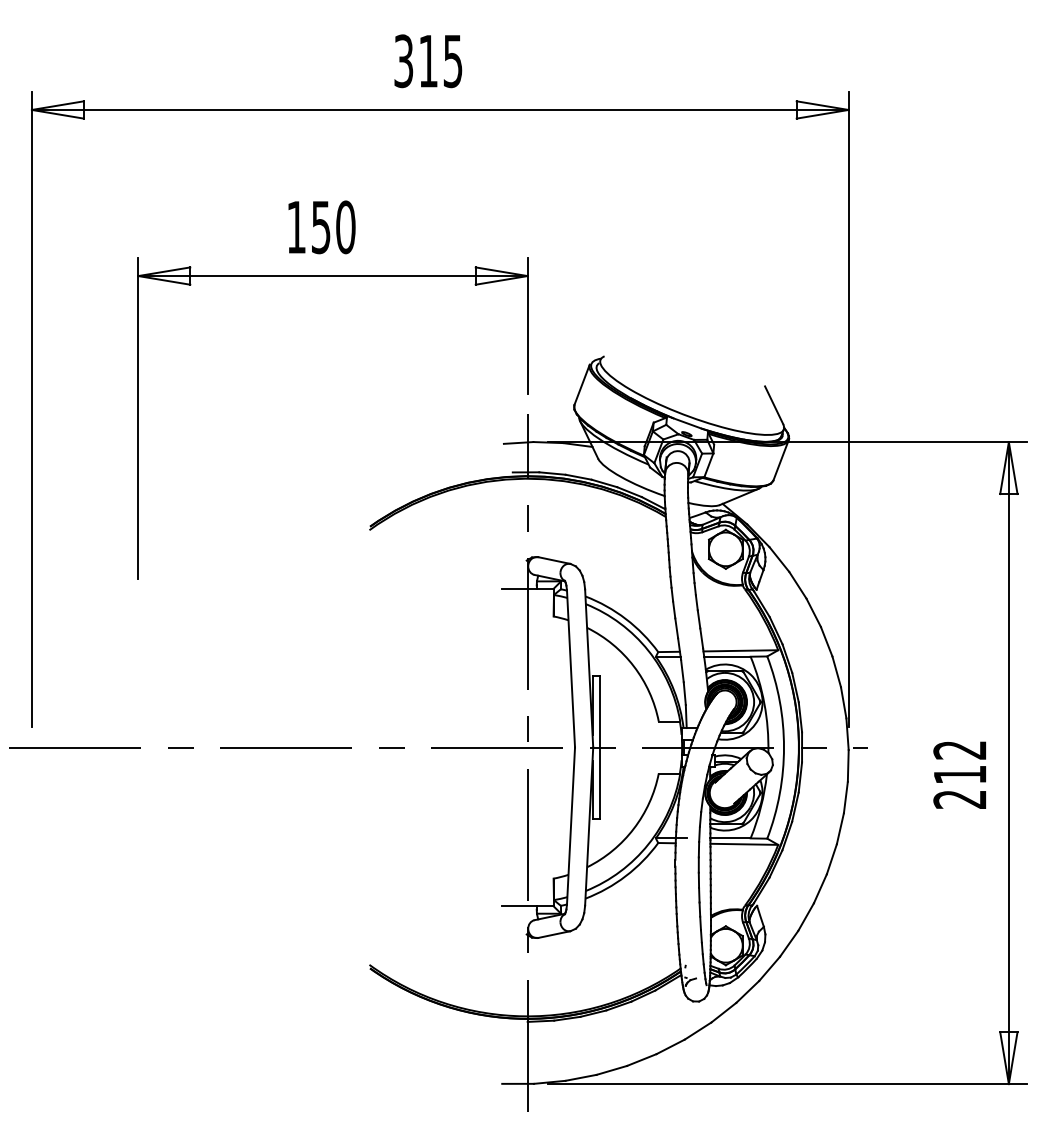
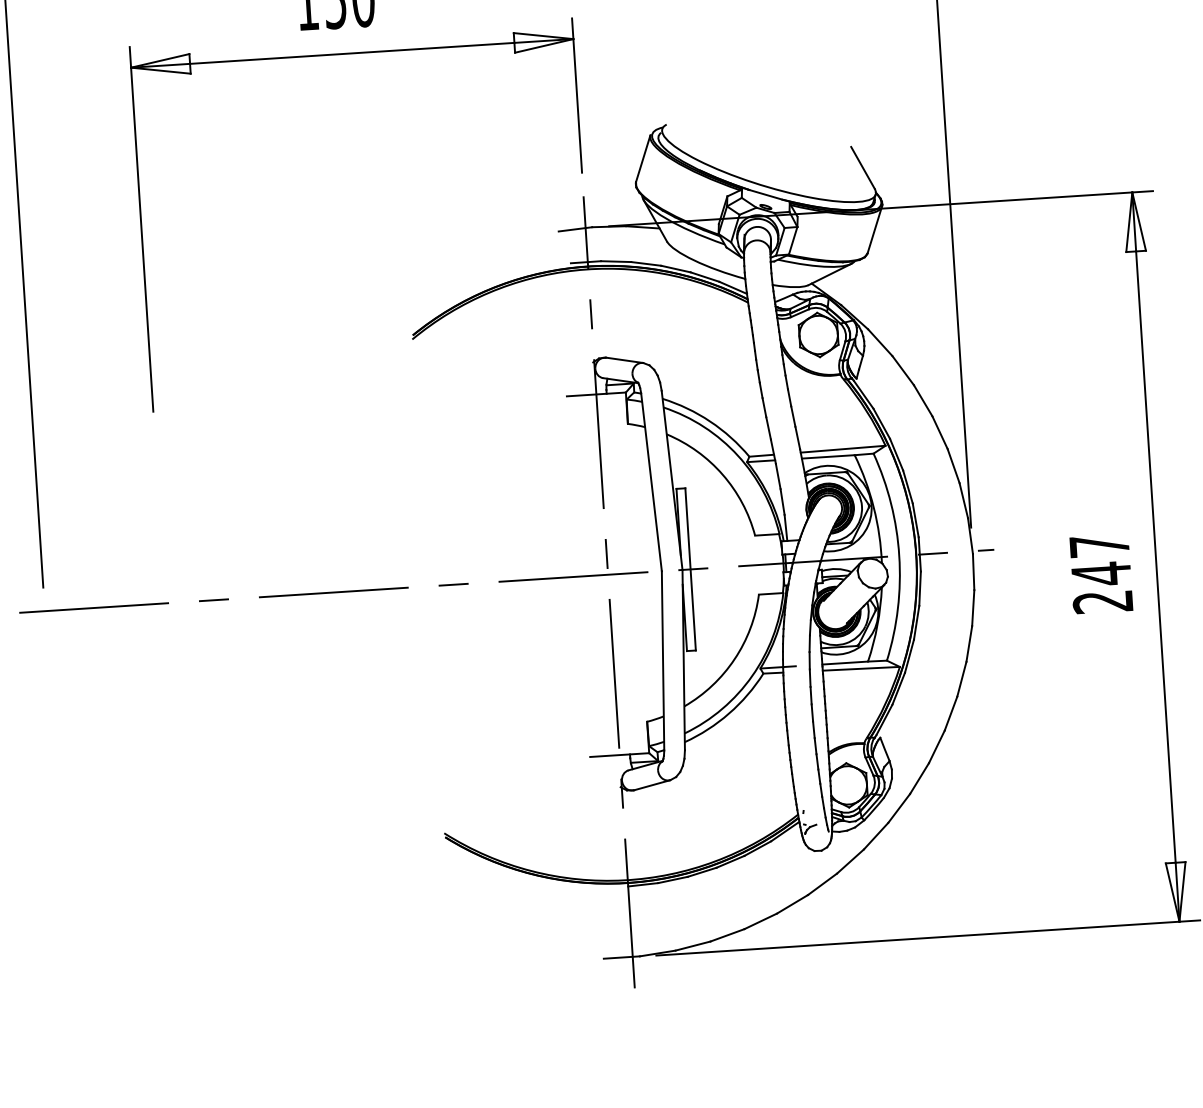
text: (959, 763) -> (1099, 561), 212 -> 247

